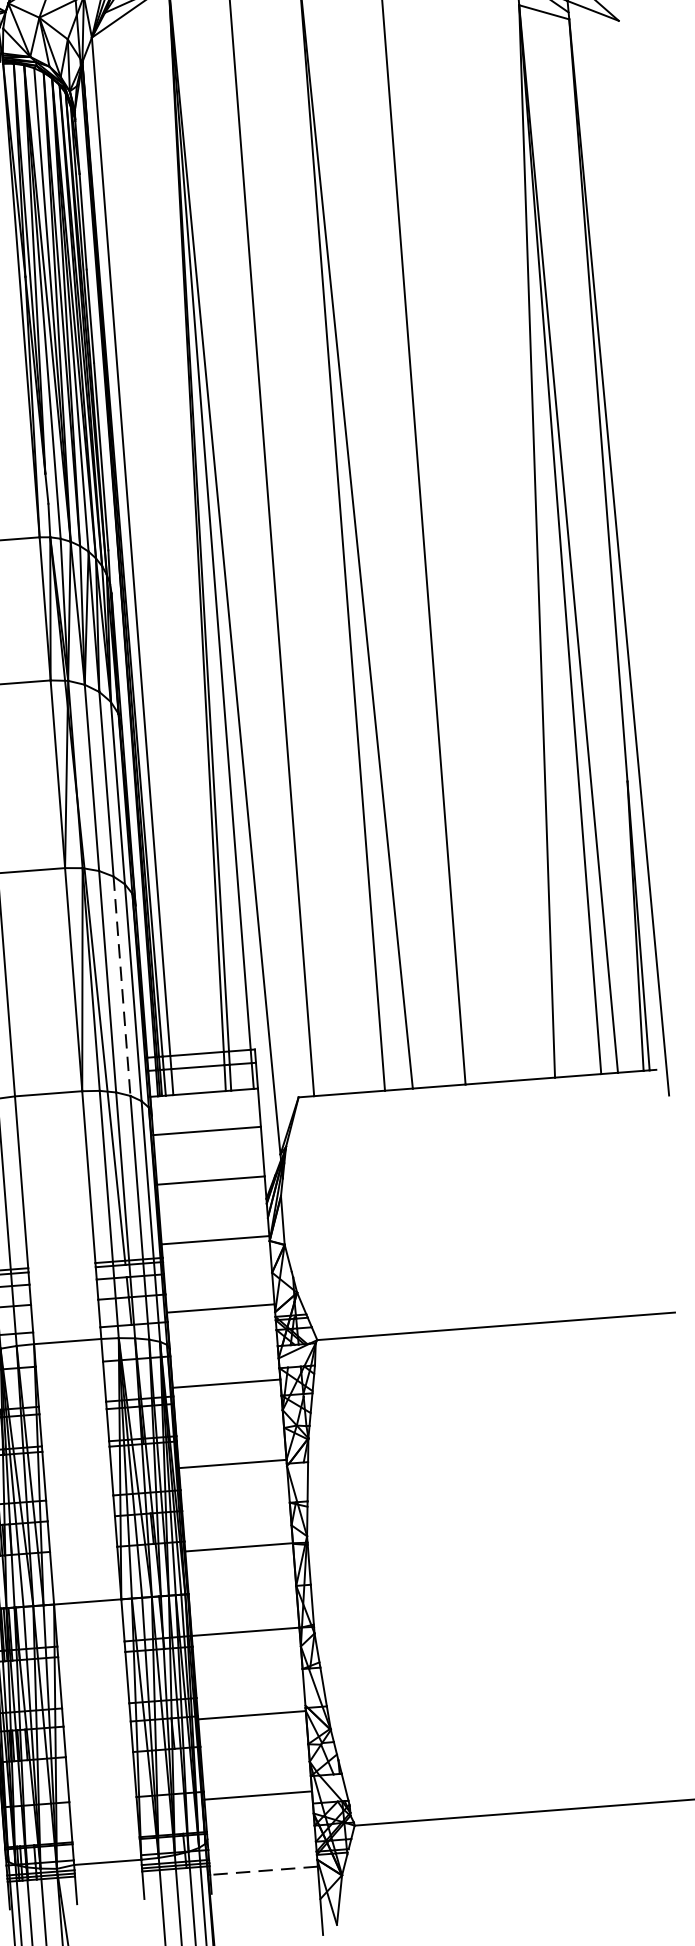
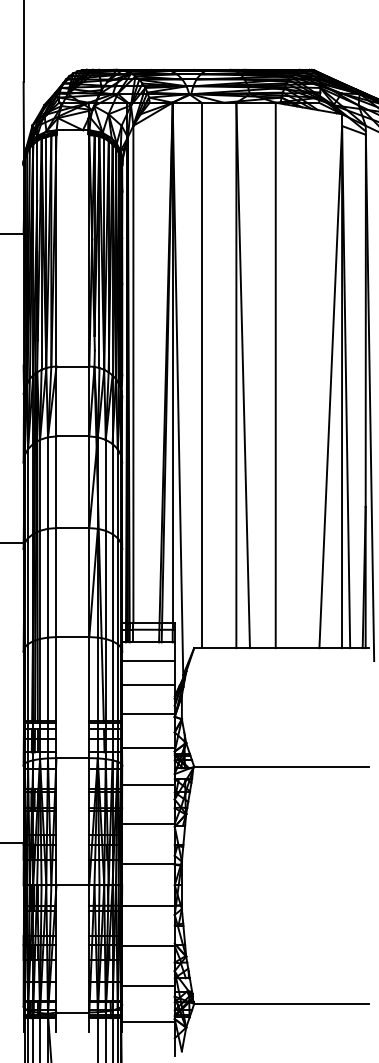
line: (121, 986) -> (112, 587), dashed -> solid
line: (262, 1871) -> (147, 1022), dashed -> solid

